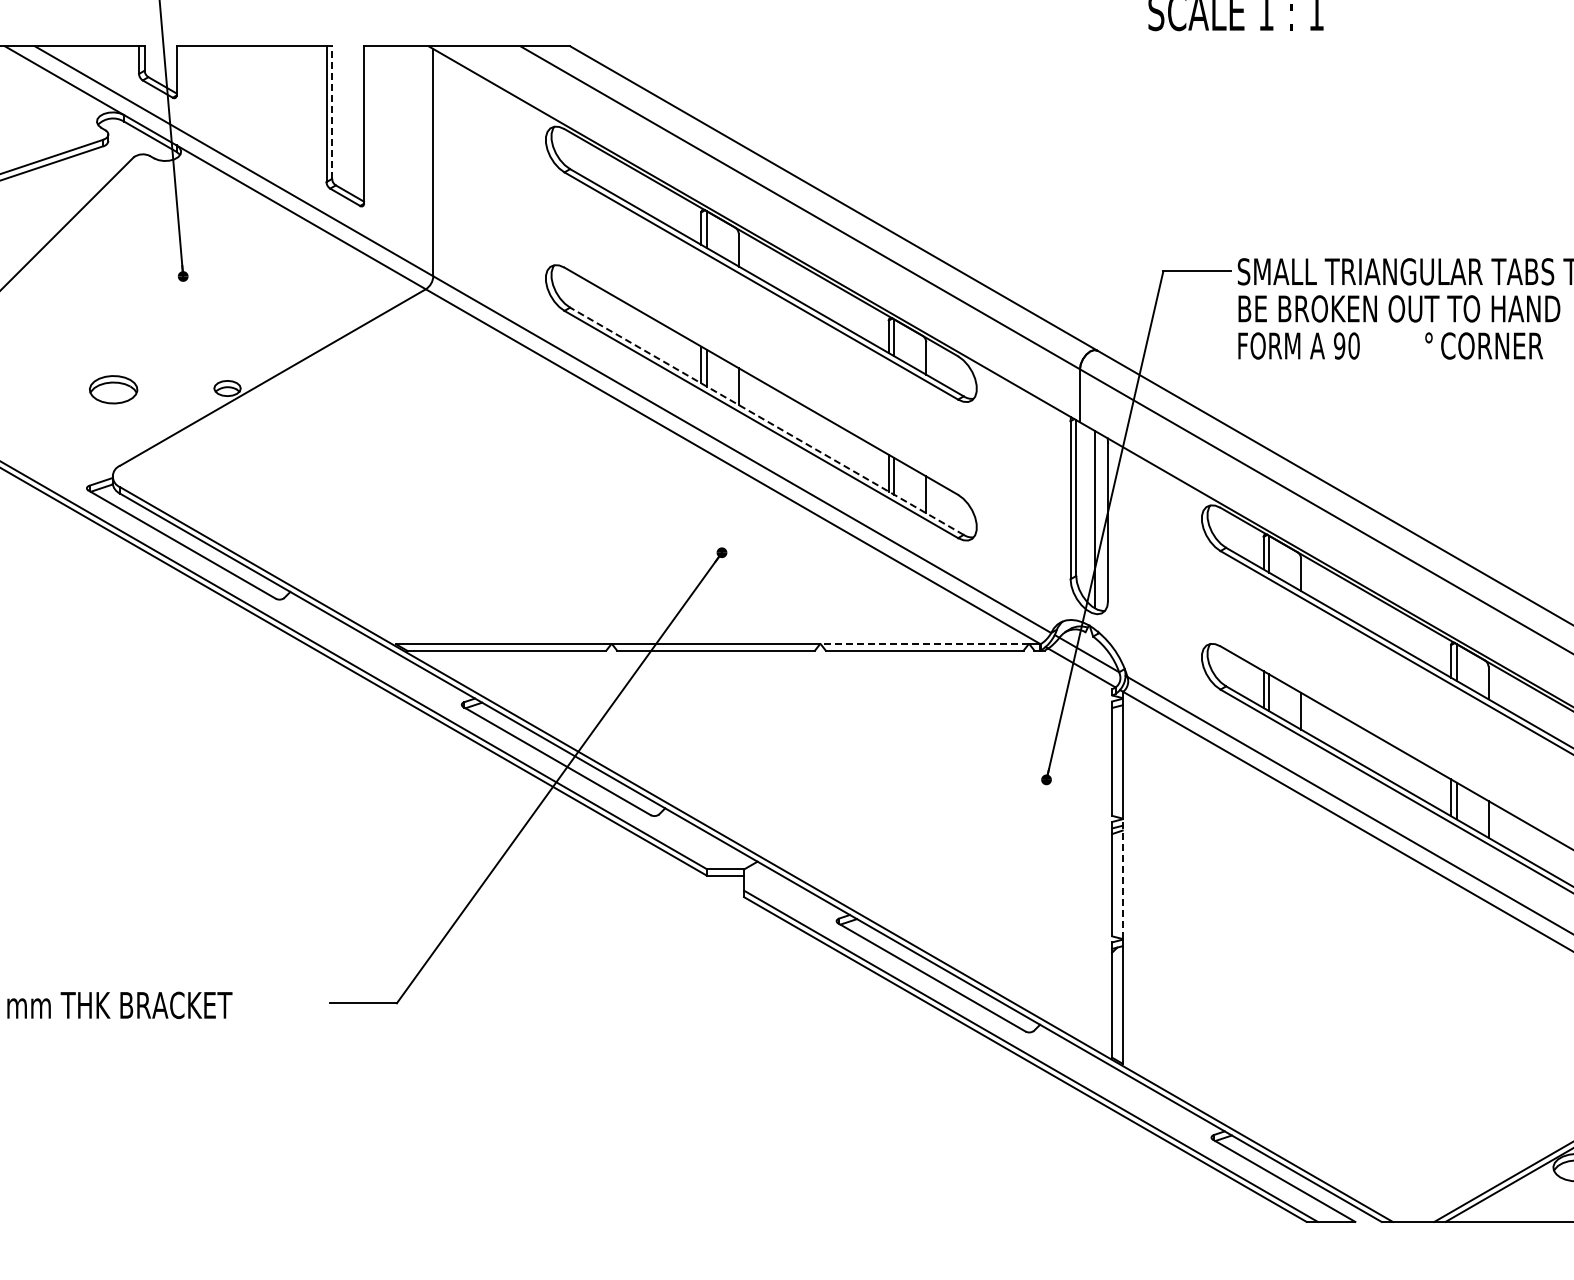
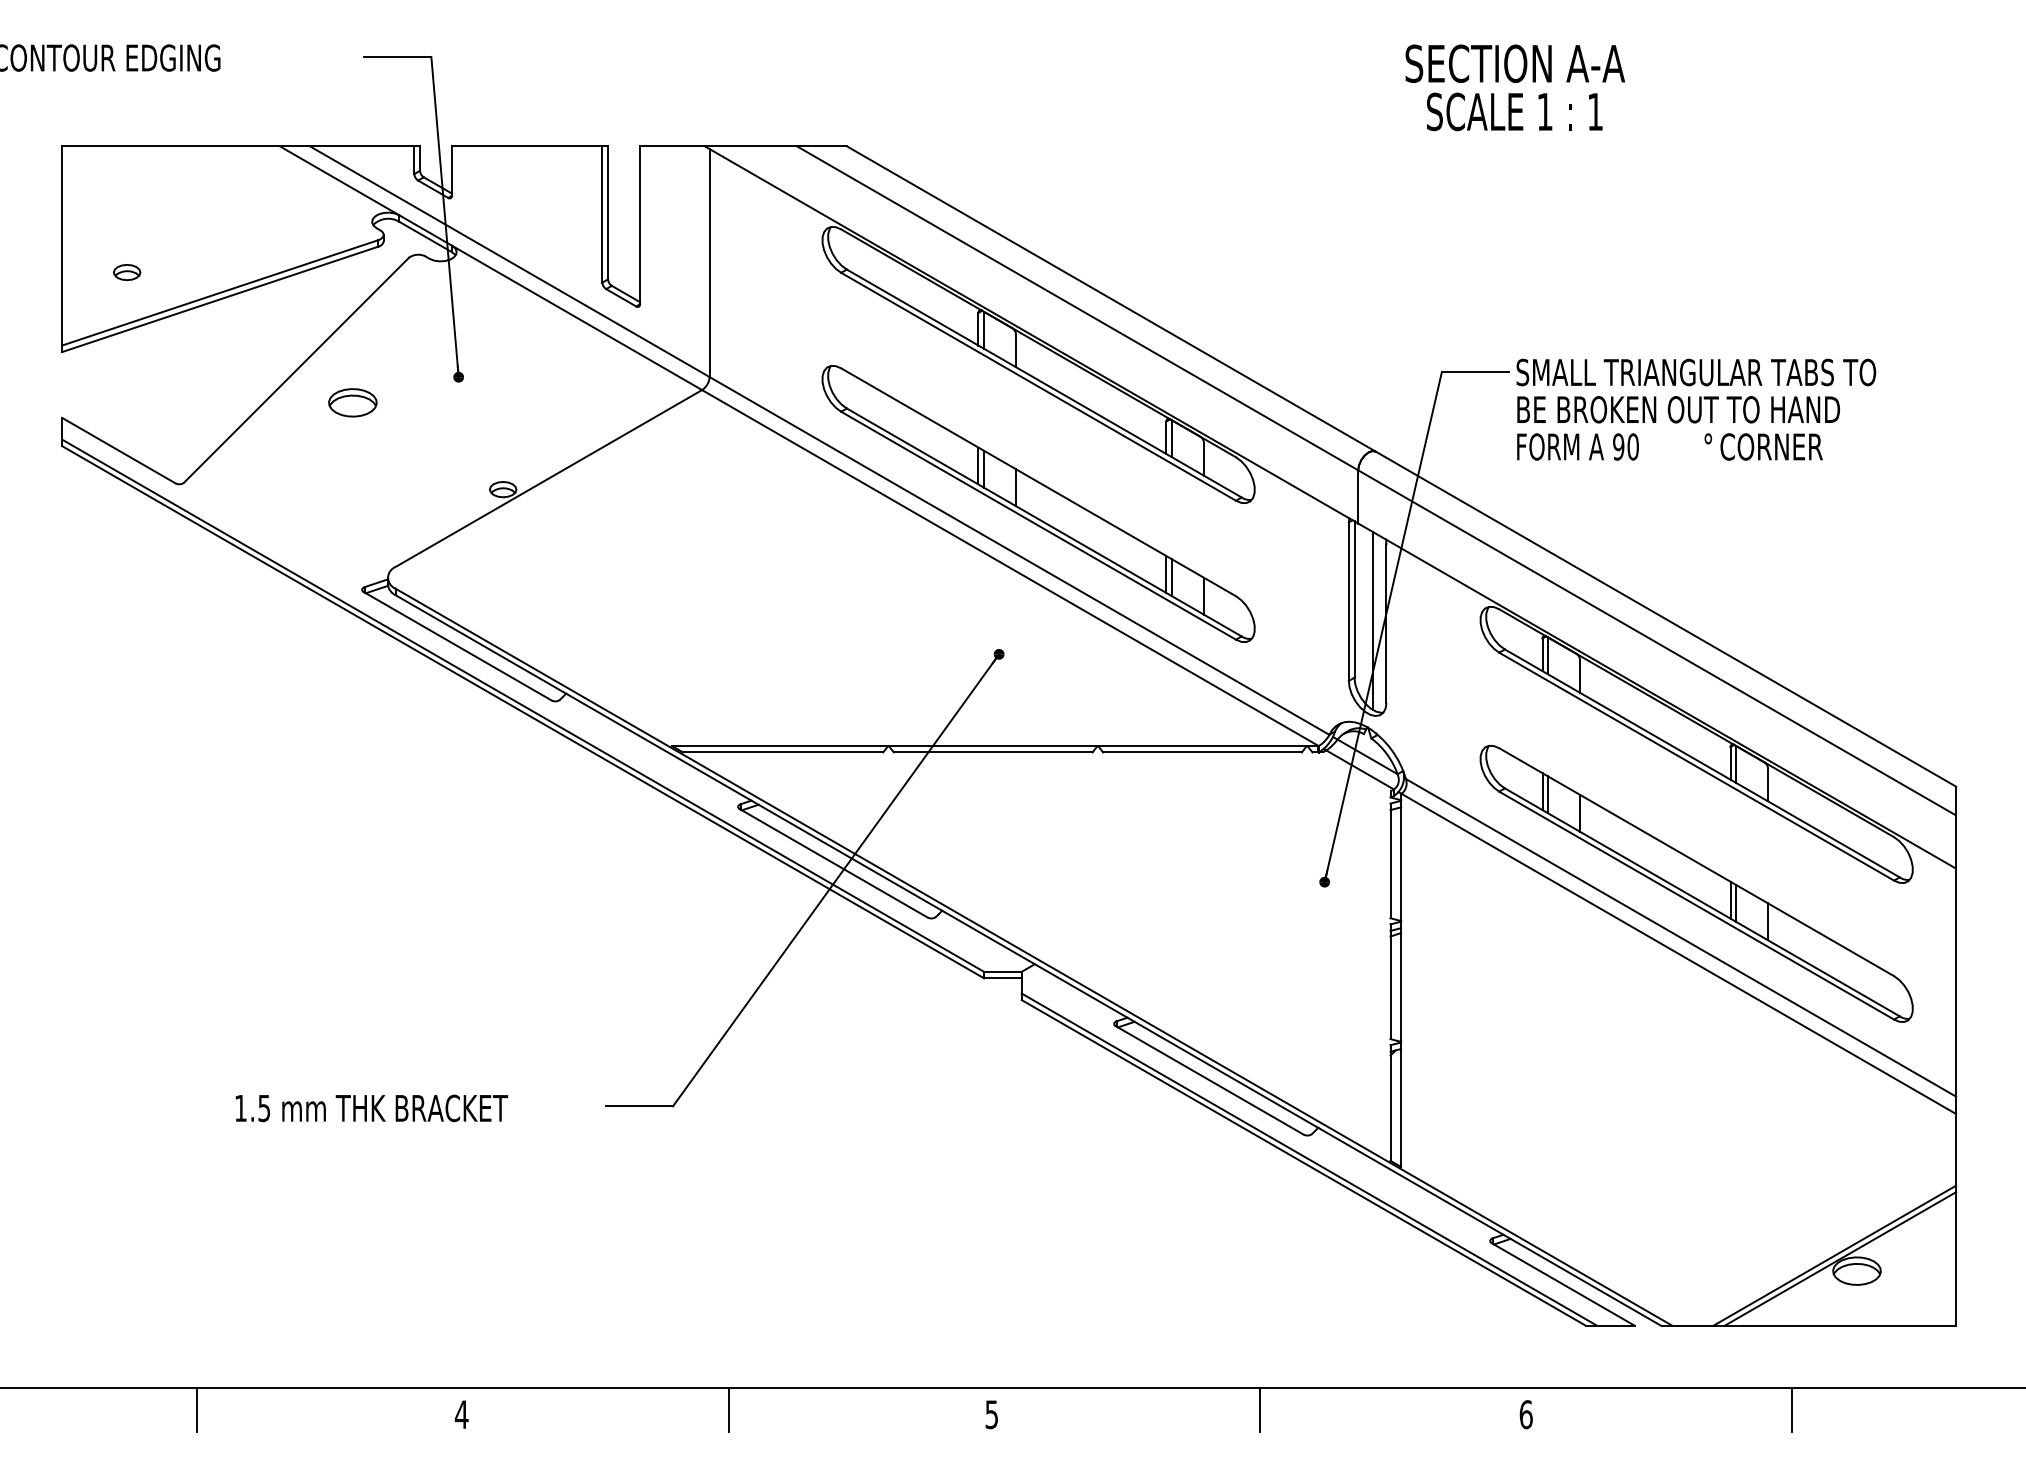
line: (332, 112) -> (608, 212), dashed -> solid
part: (113, 389) -> (352, 402), moved
line: (767, 421) -> (1044, 522), dashed -> solid
line: (924, 644) -> (1202, 746), dashed -> solid
line: (1123, 878) -> (1401, 981), dashed -> solid

